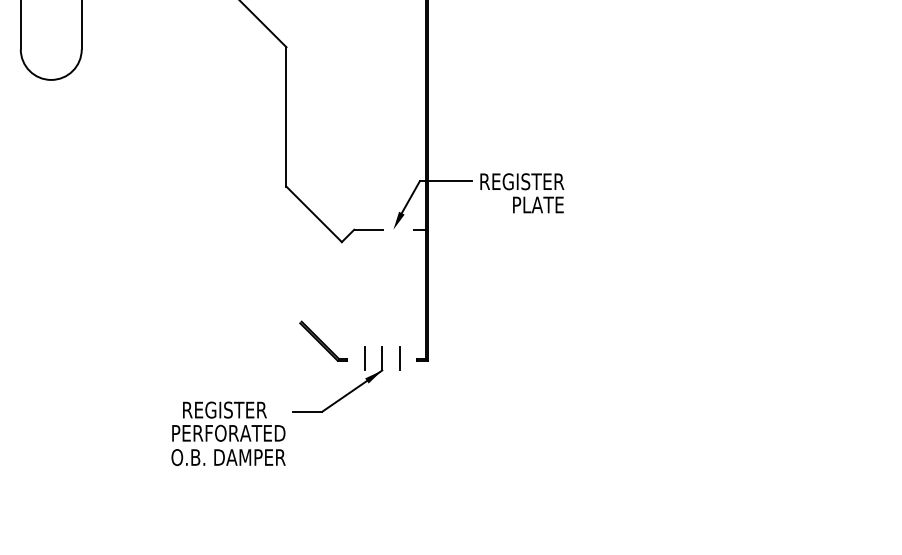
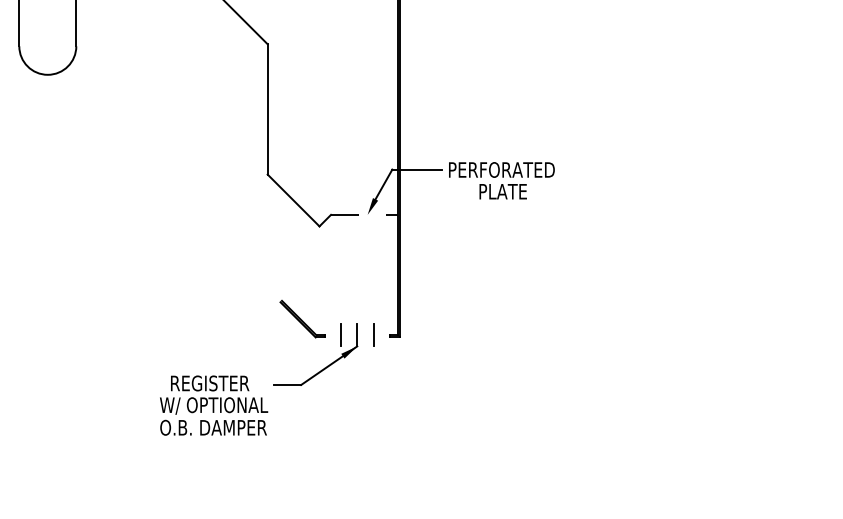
text: (537, 181) -> (502, 169), REGISTER -> PERFORATED
text: (229, 433) -> (214, 405), PERFORATED -> W/ OPTIONAL

